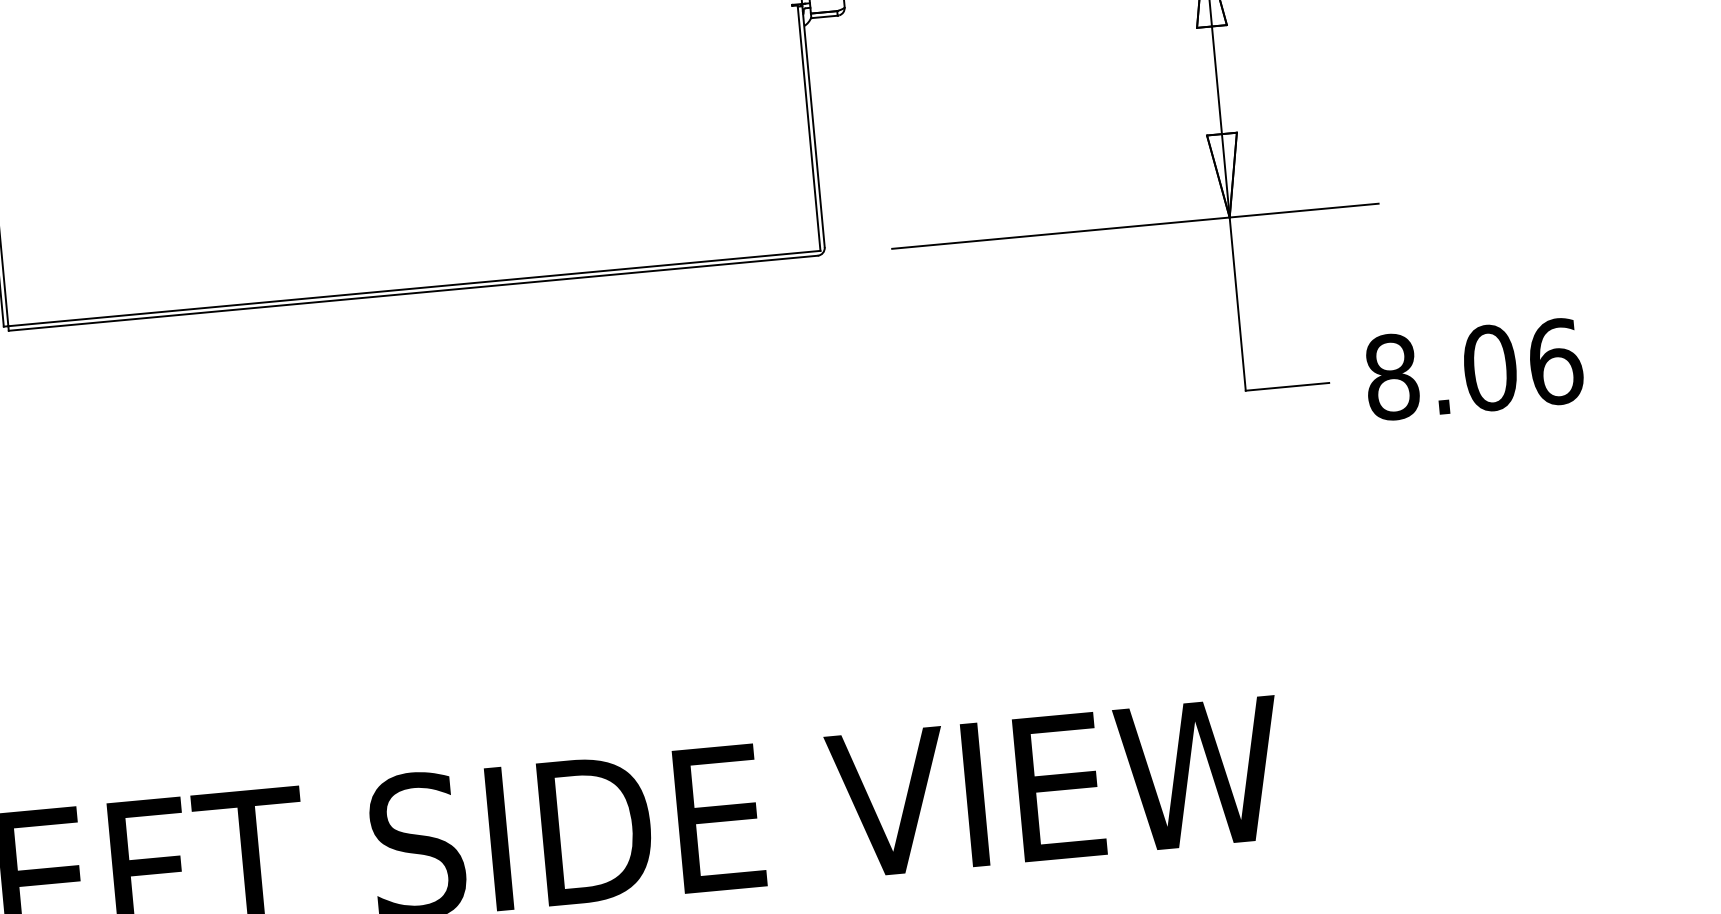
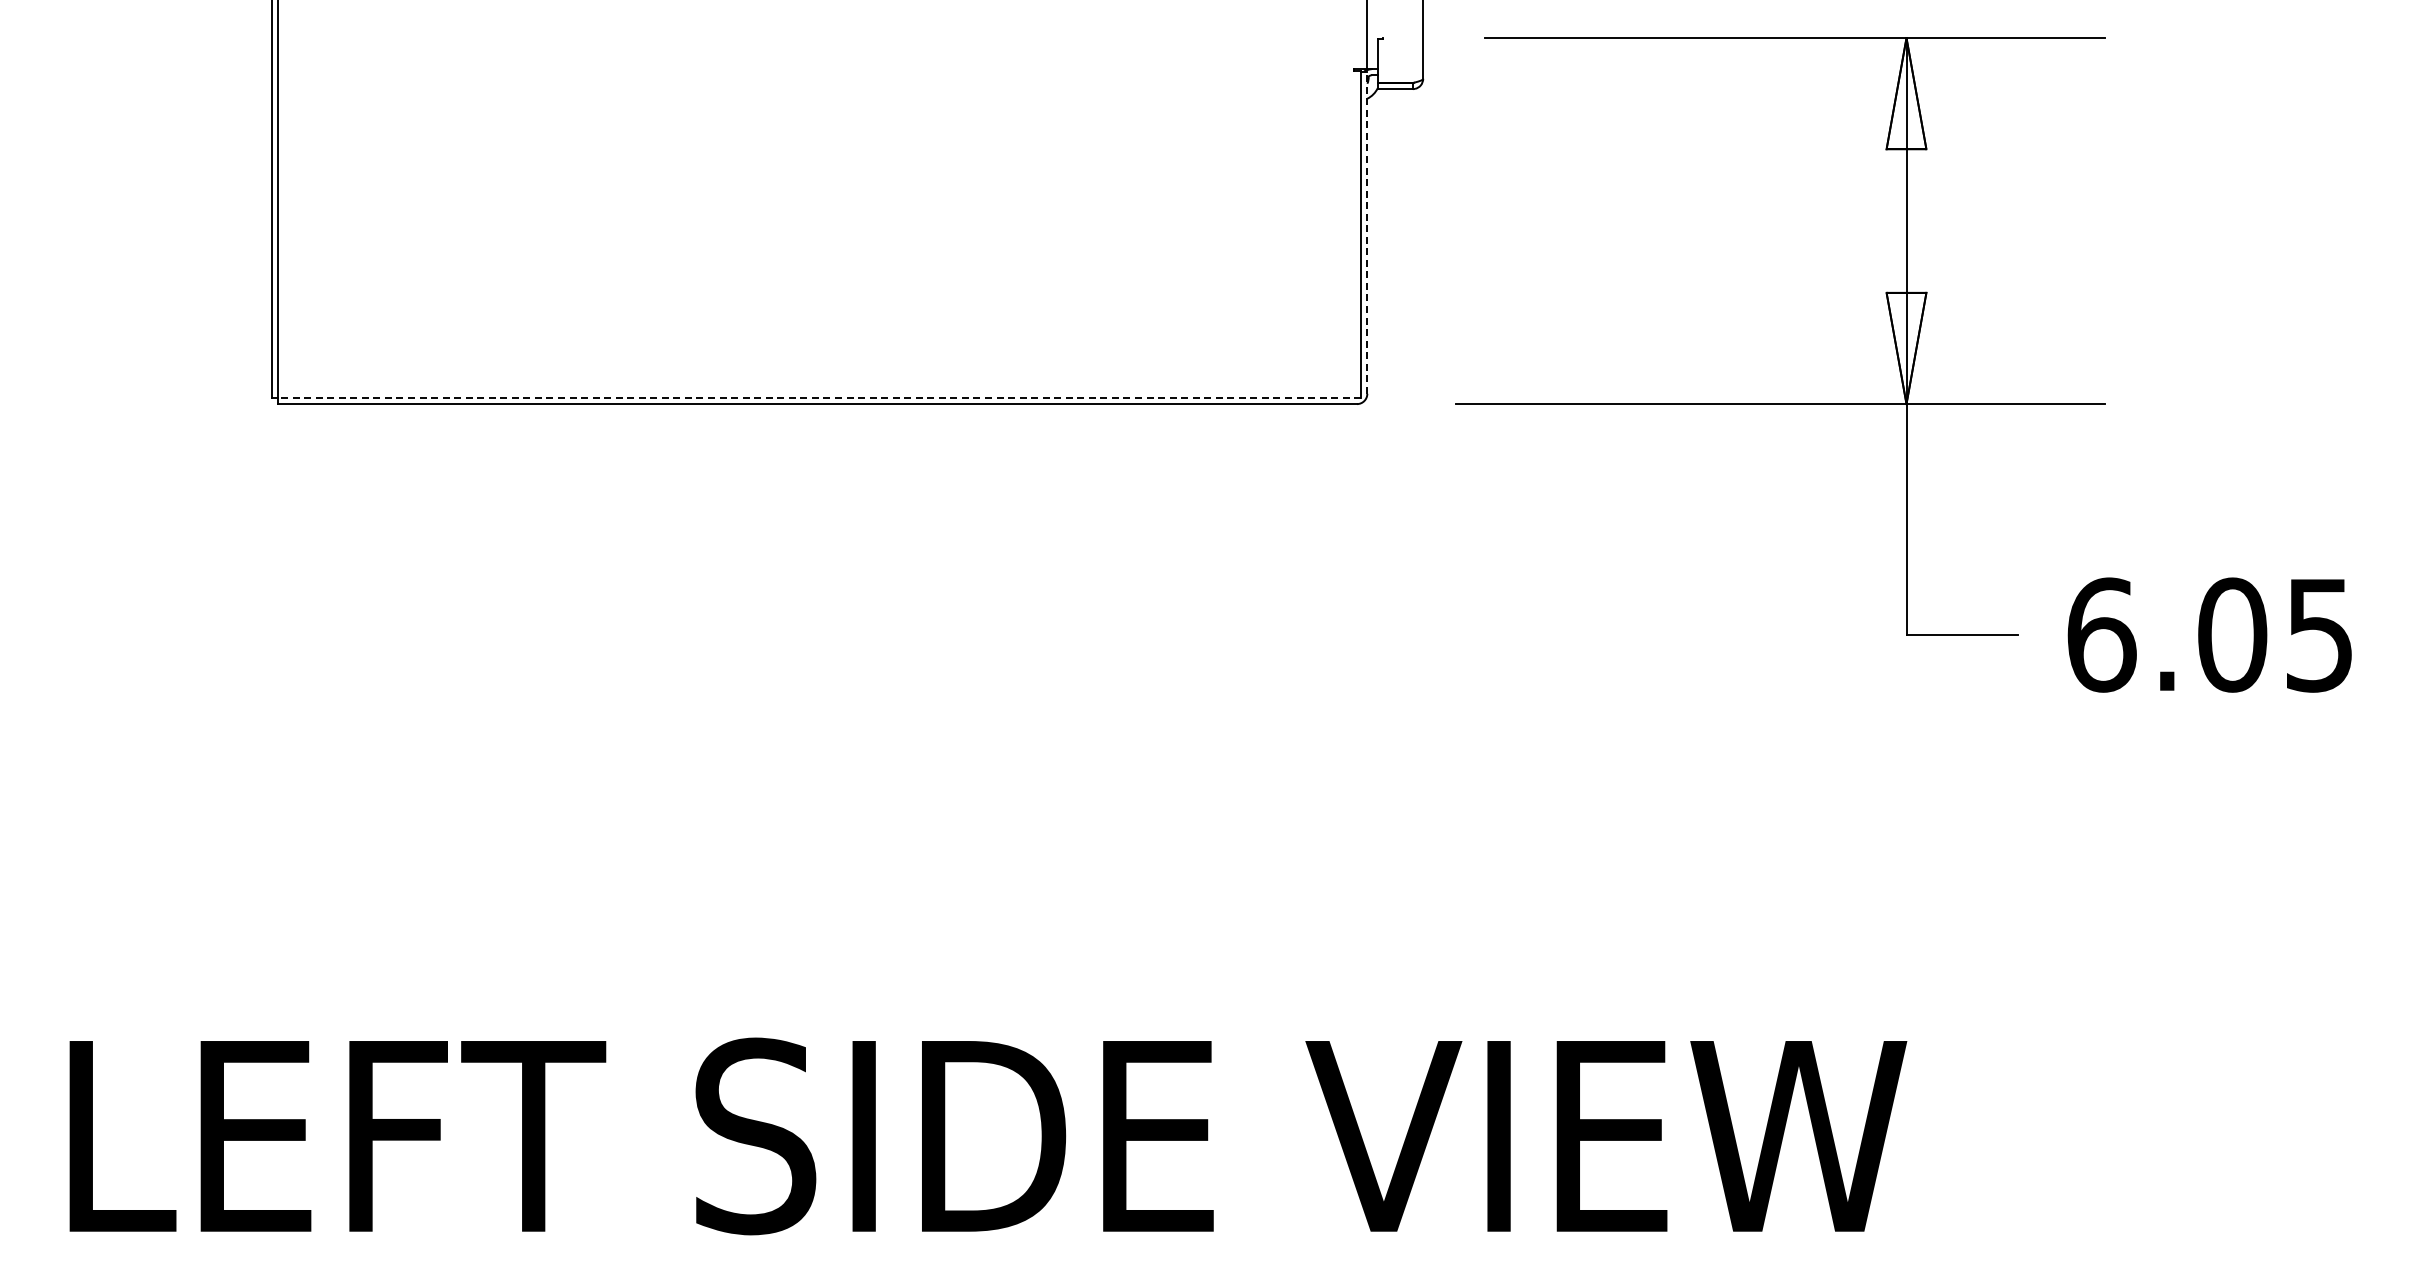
line: (813, 127) -> (1367, 233), solid -> dashed
line: (414, 288) -> (819, 398), solid -> dashed
text: (1474, 369) -> (2211, 634), 8.06 -> 6.05

